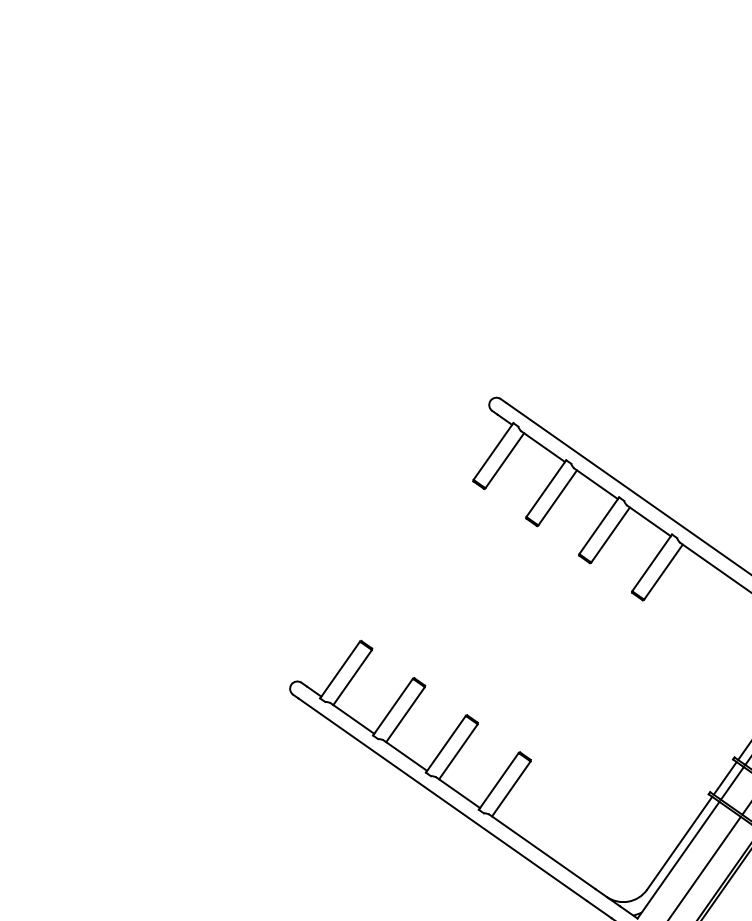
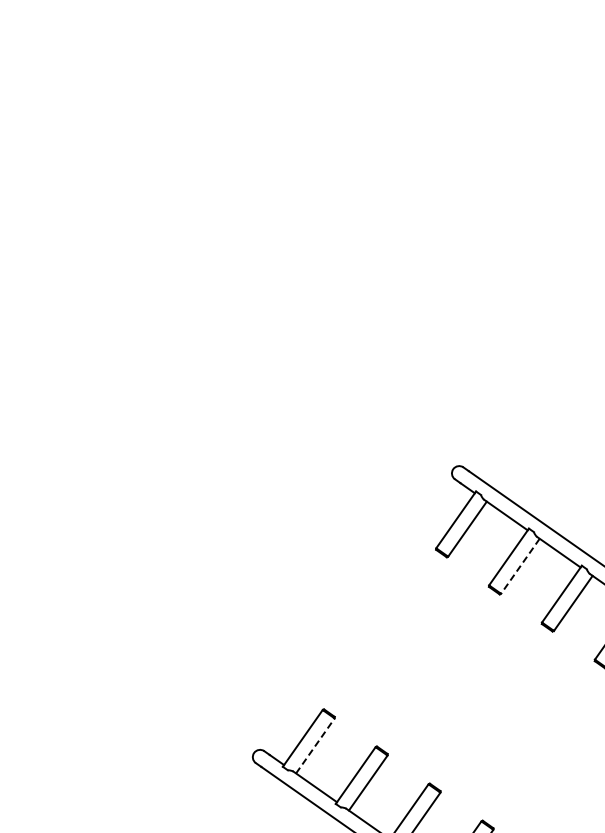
line: (557, 497) -> (520, 565), solid -> dashed
line: (352, 677) -> (315, 745), solid -> dashed

